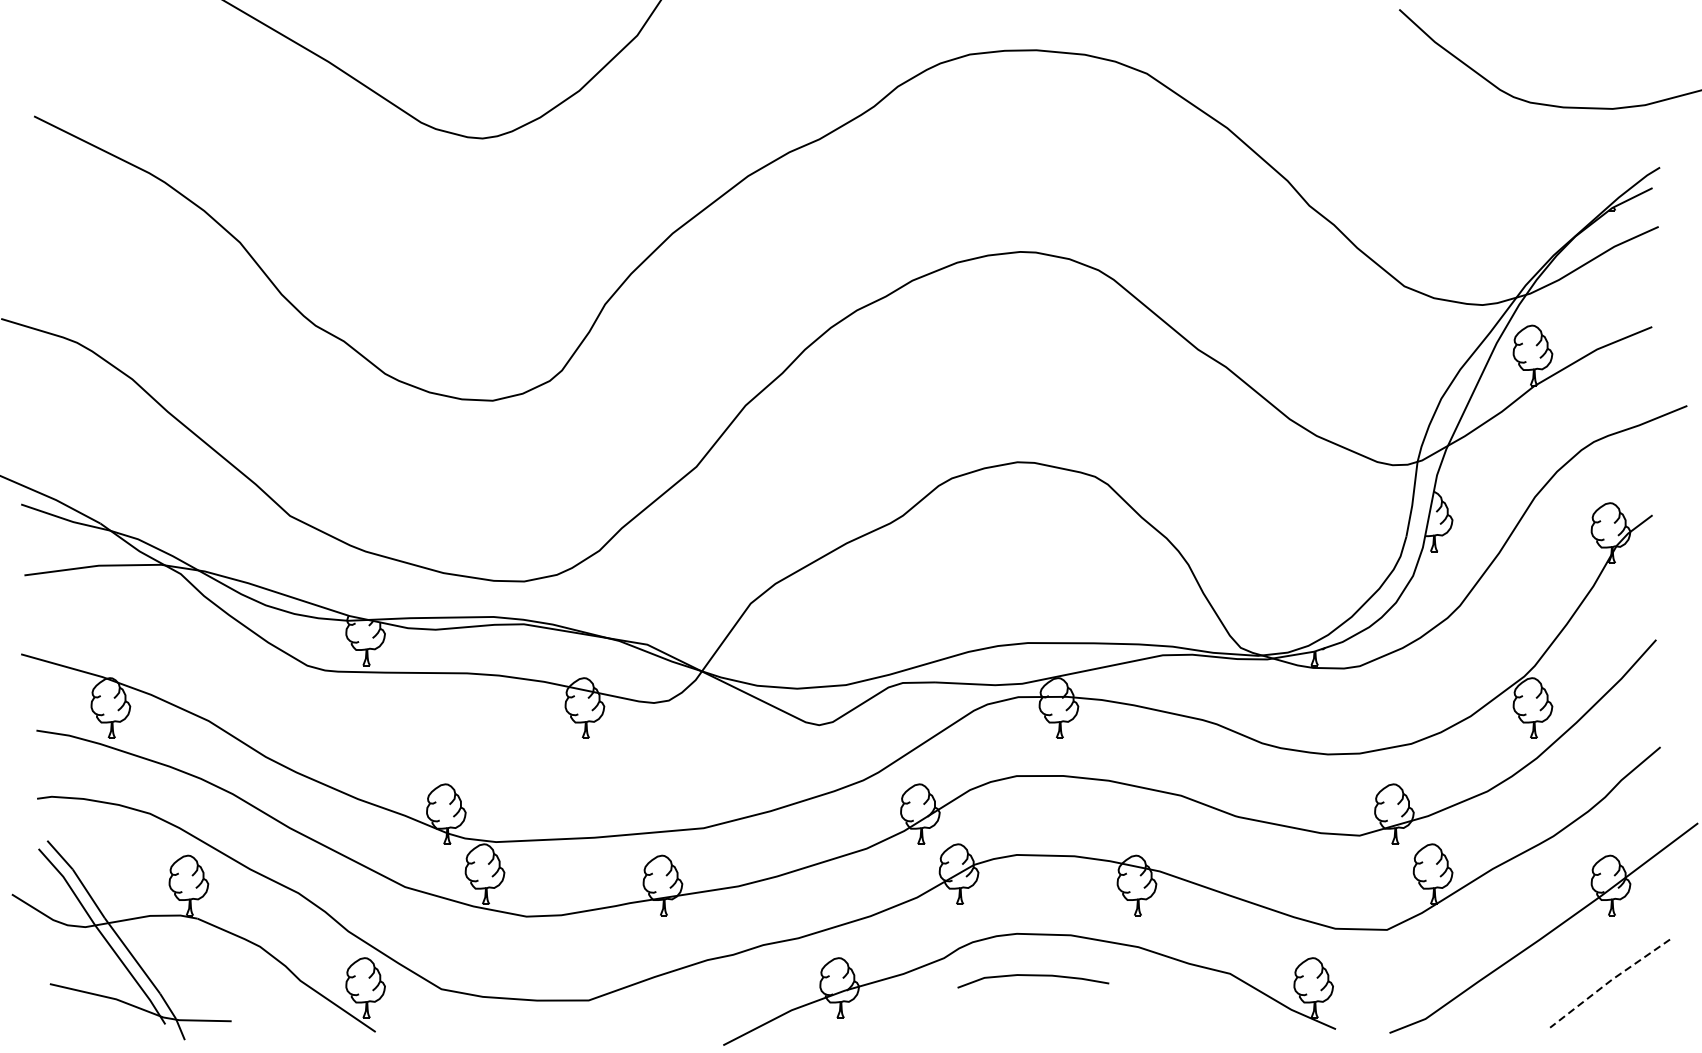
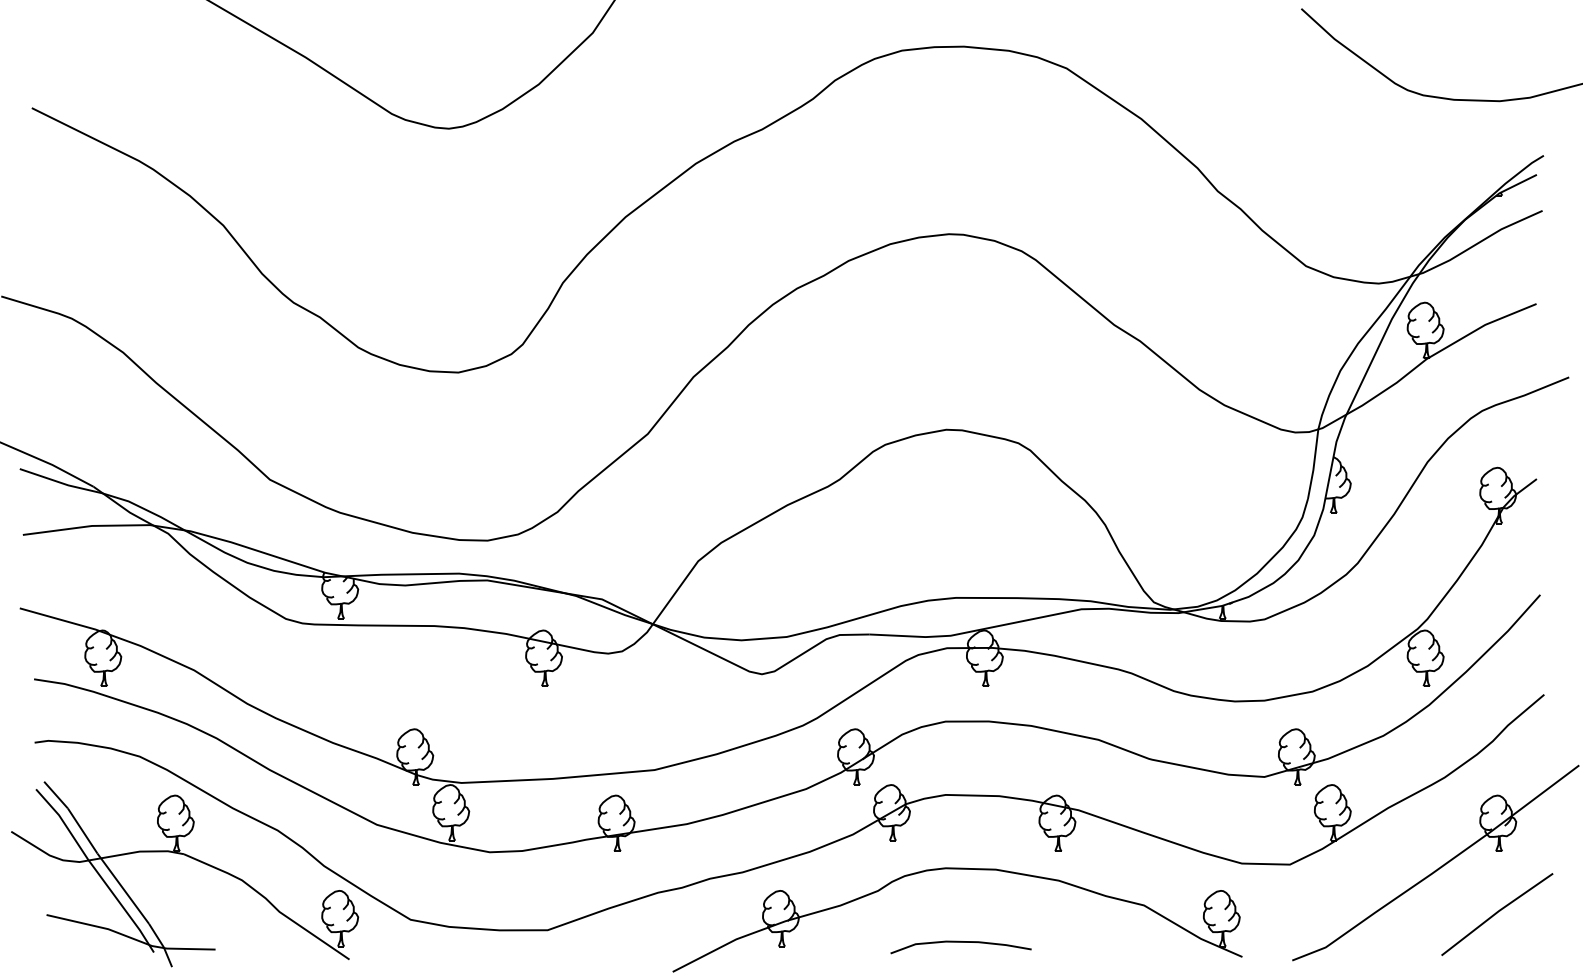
curve: (1032, 976) -> (960, 942), moved
line: (1609, 981) -> (1496, 912), dashed -> solid

